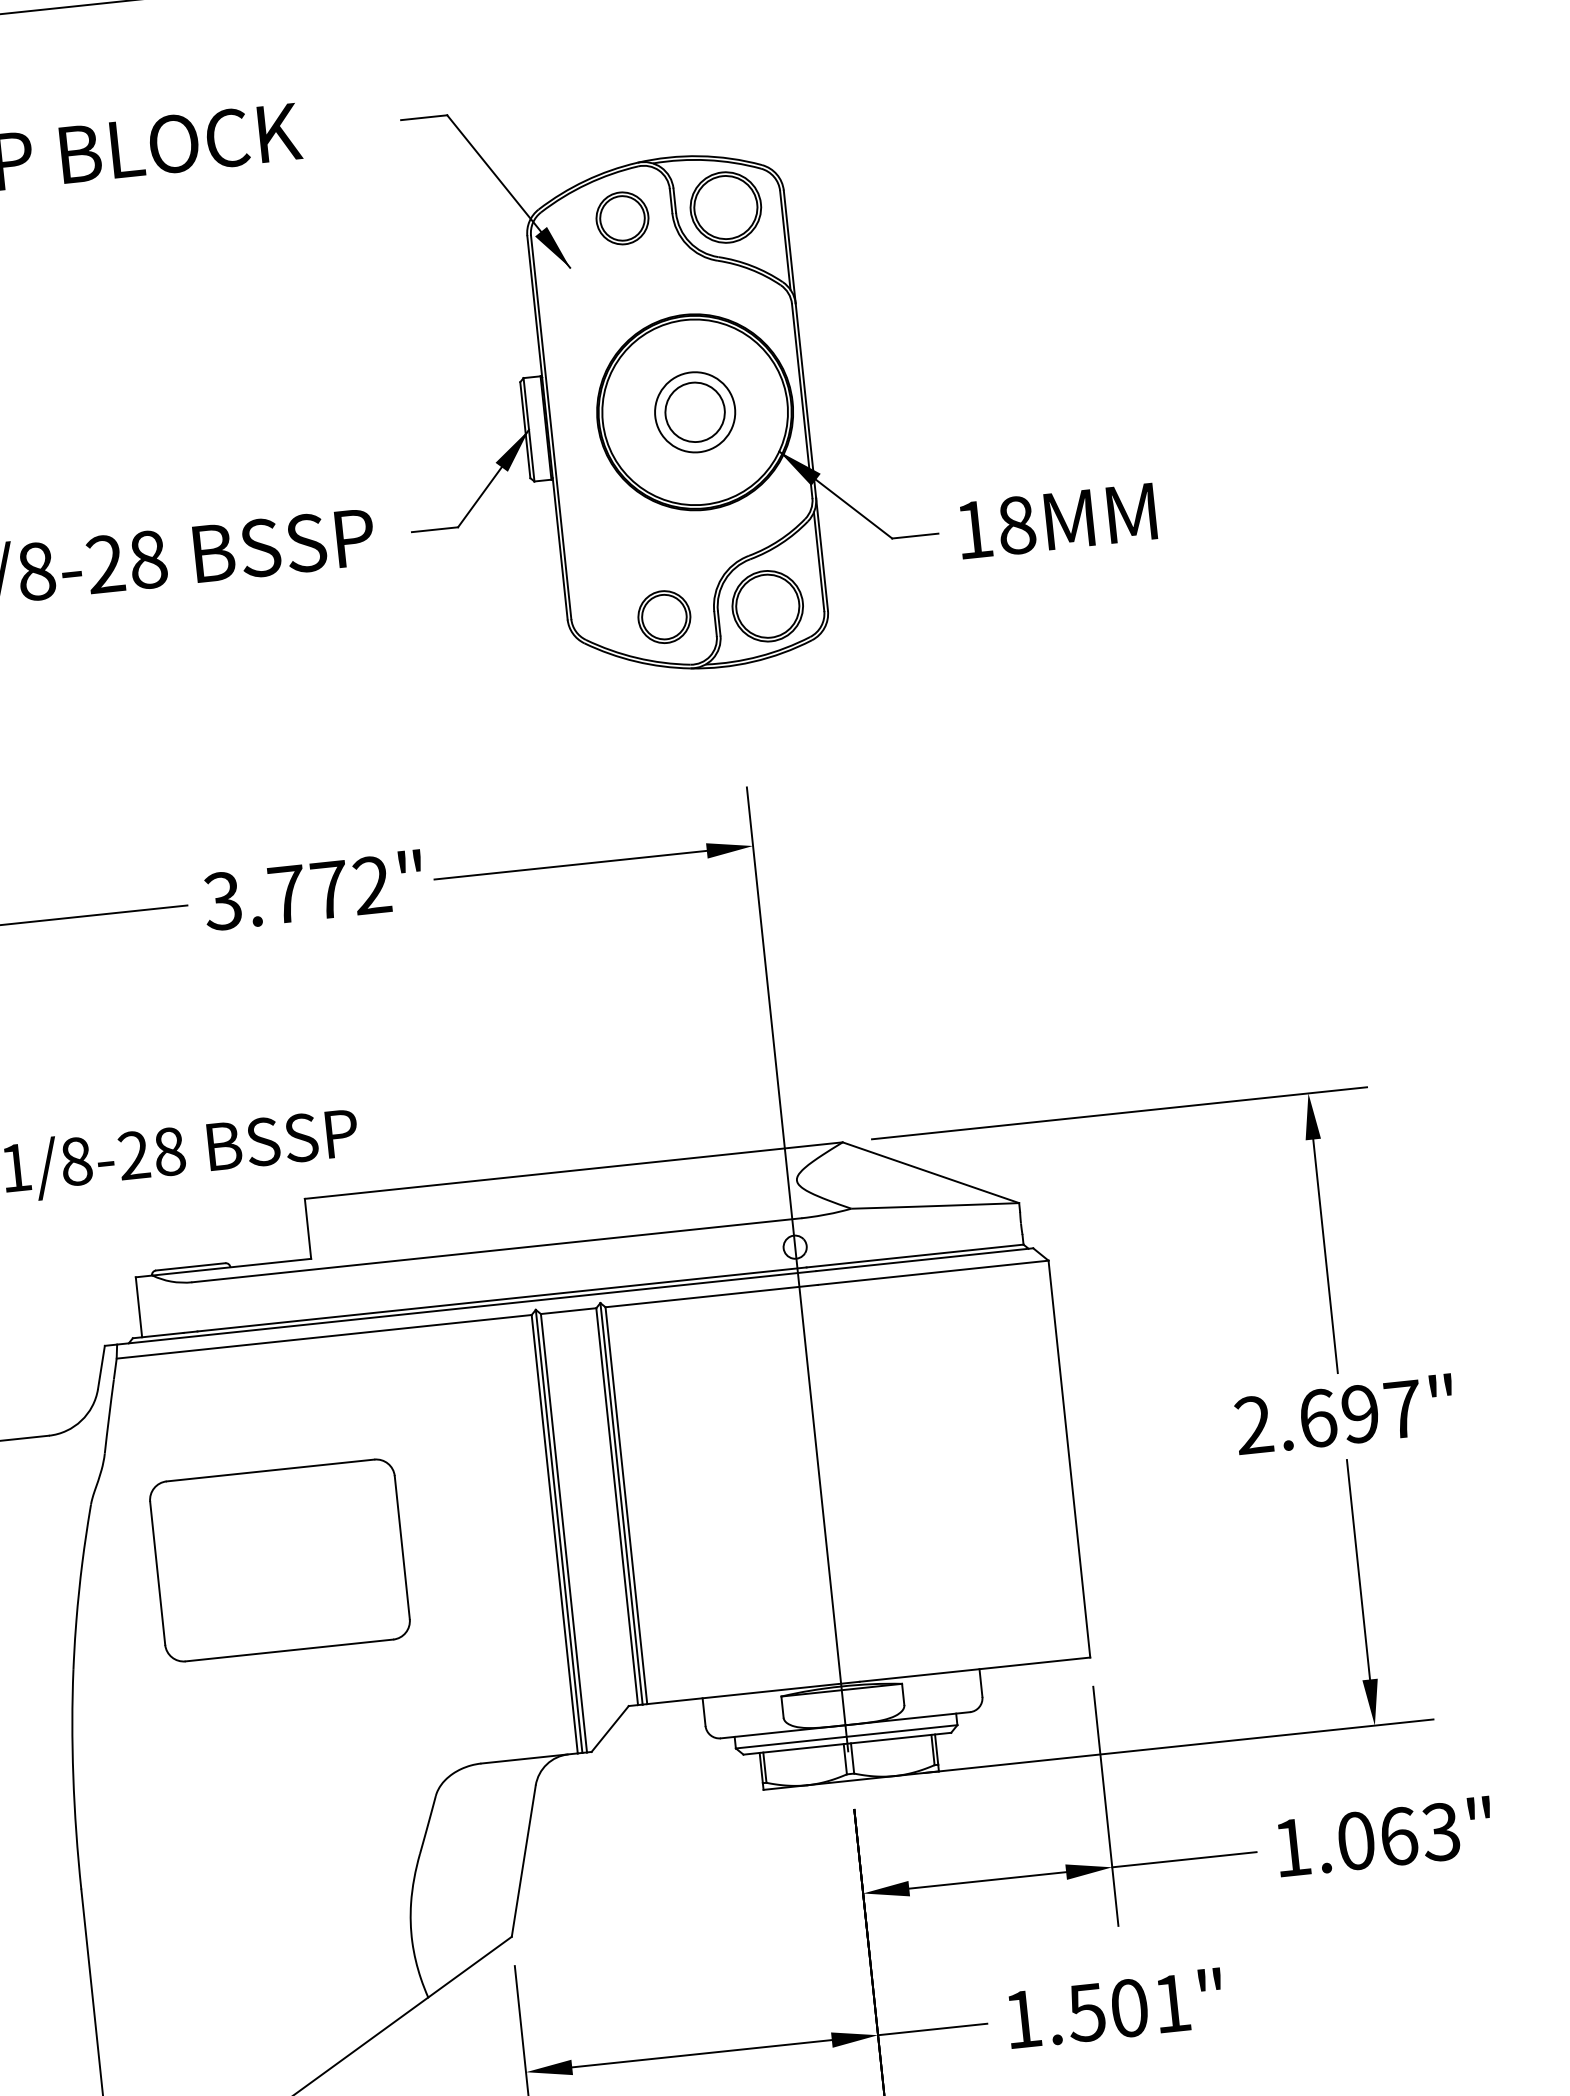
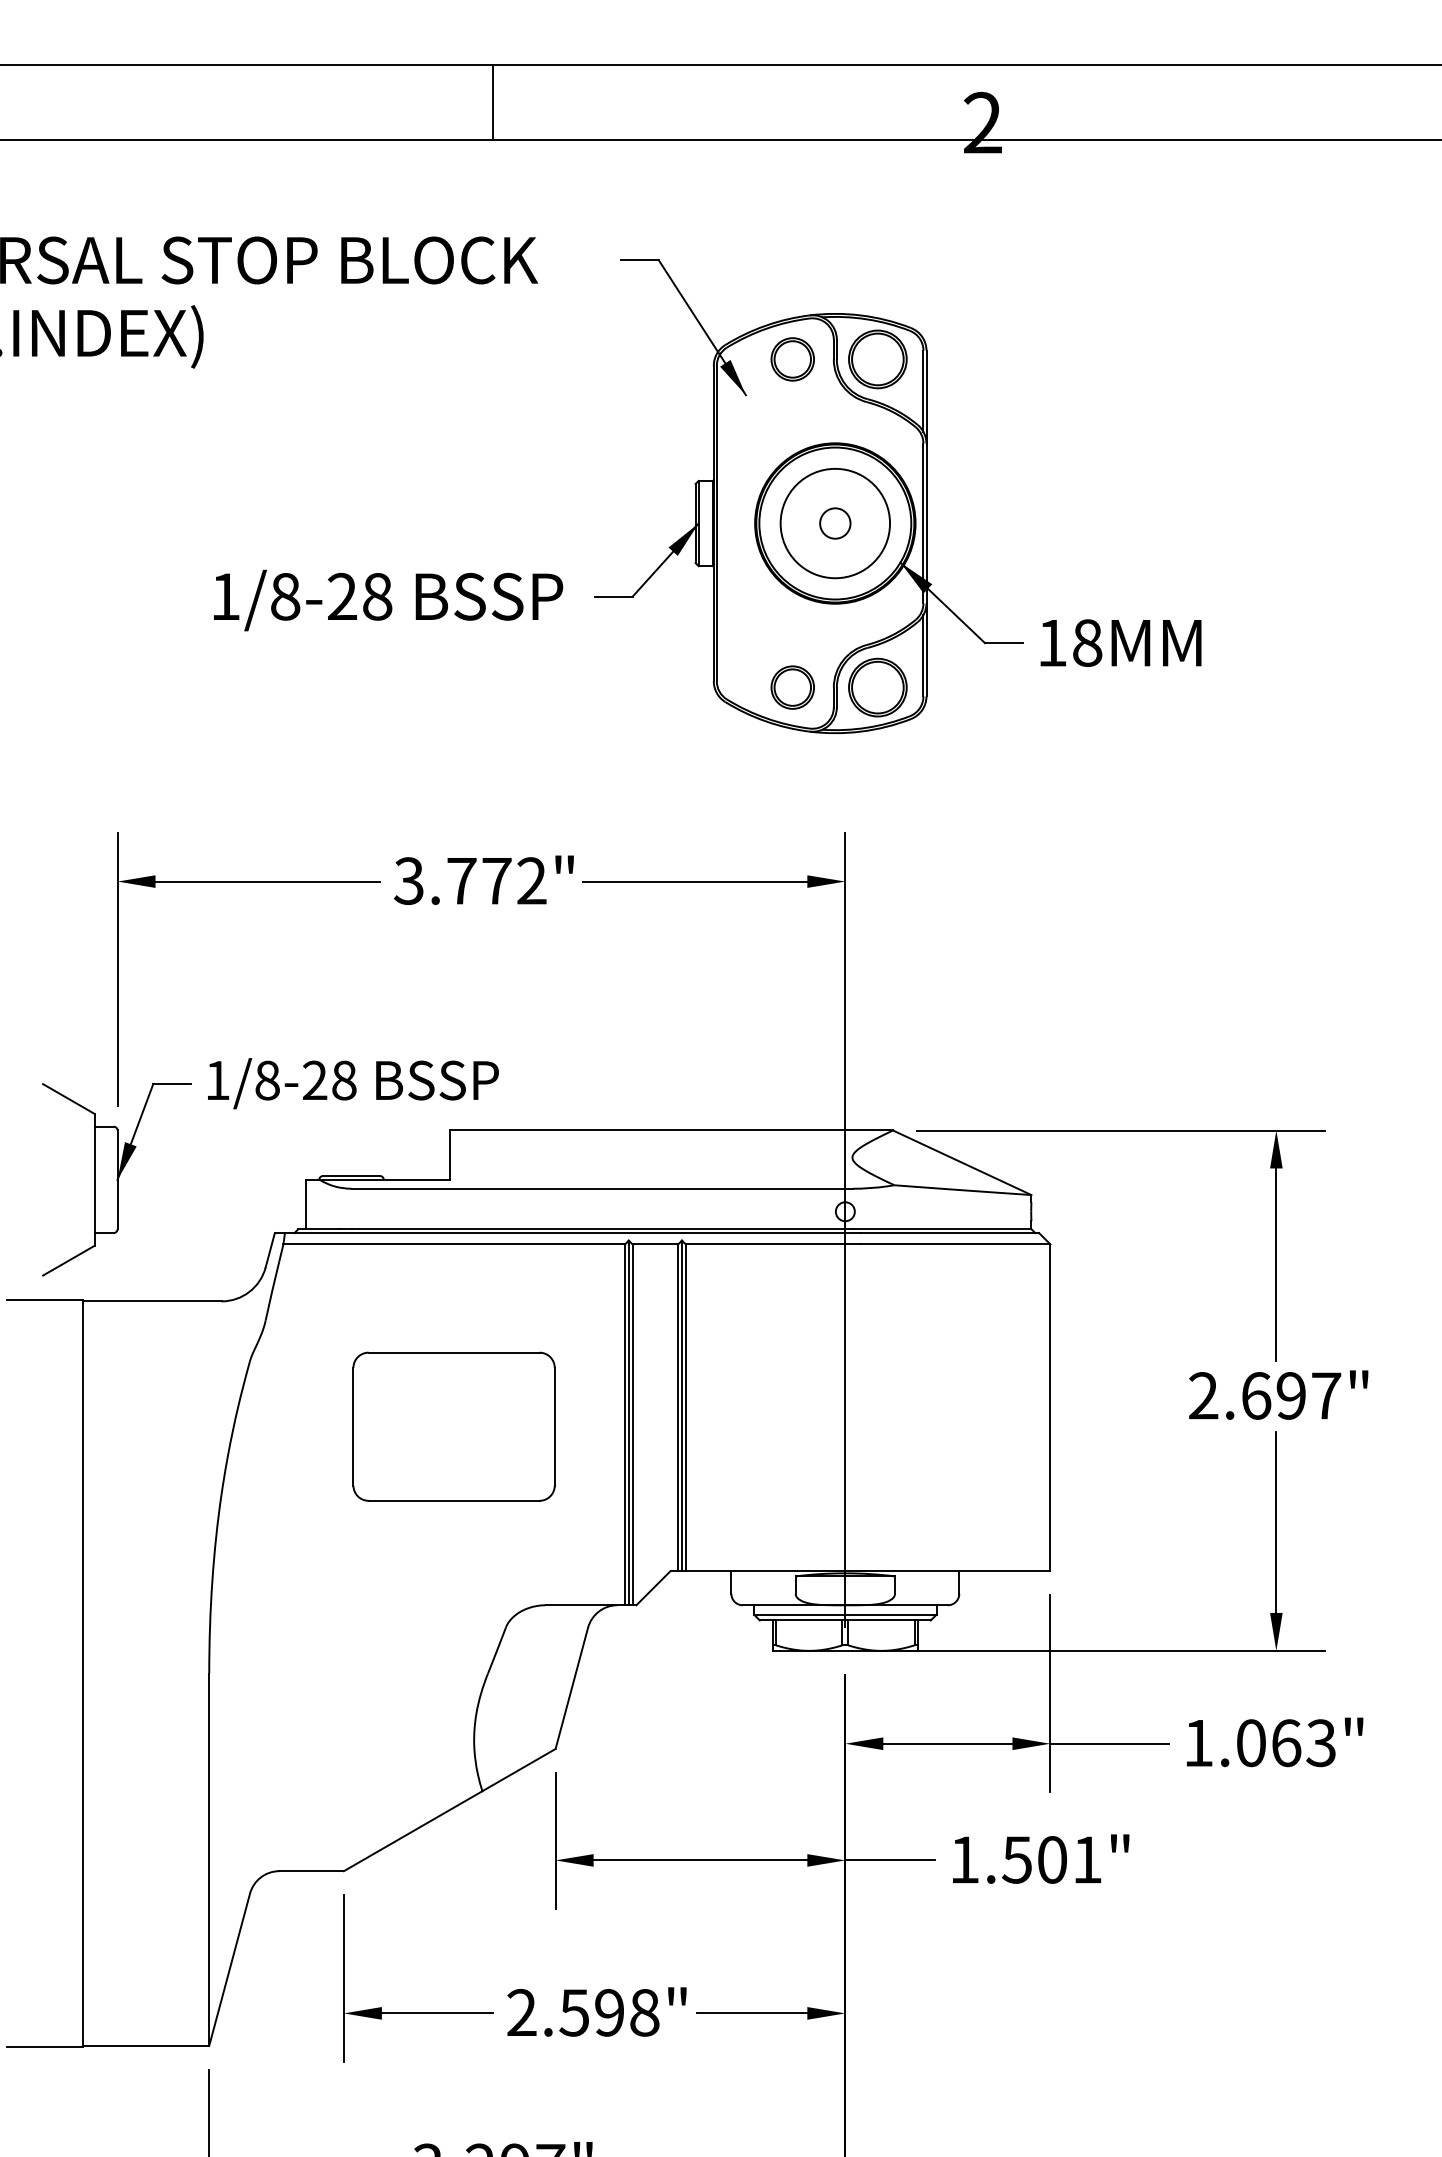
circle: (695, 412) -> (835, 523), size x0.62
circle: (695, 412) -> (835, 523), size x1.67
part: (279, 1560) -> (453, 1426), moved

